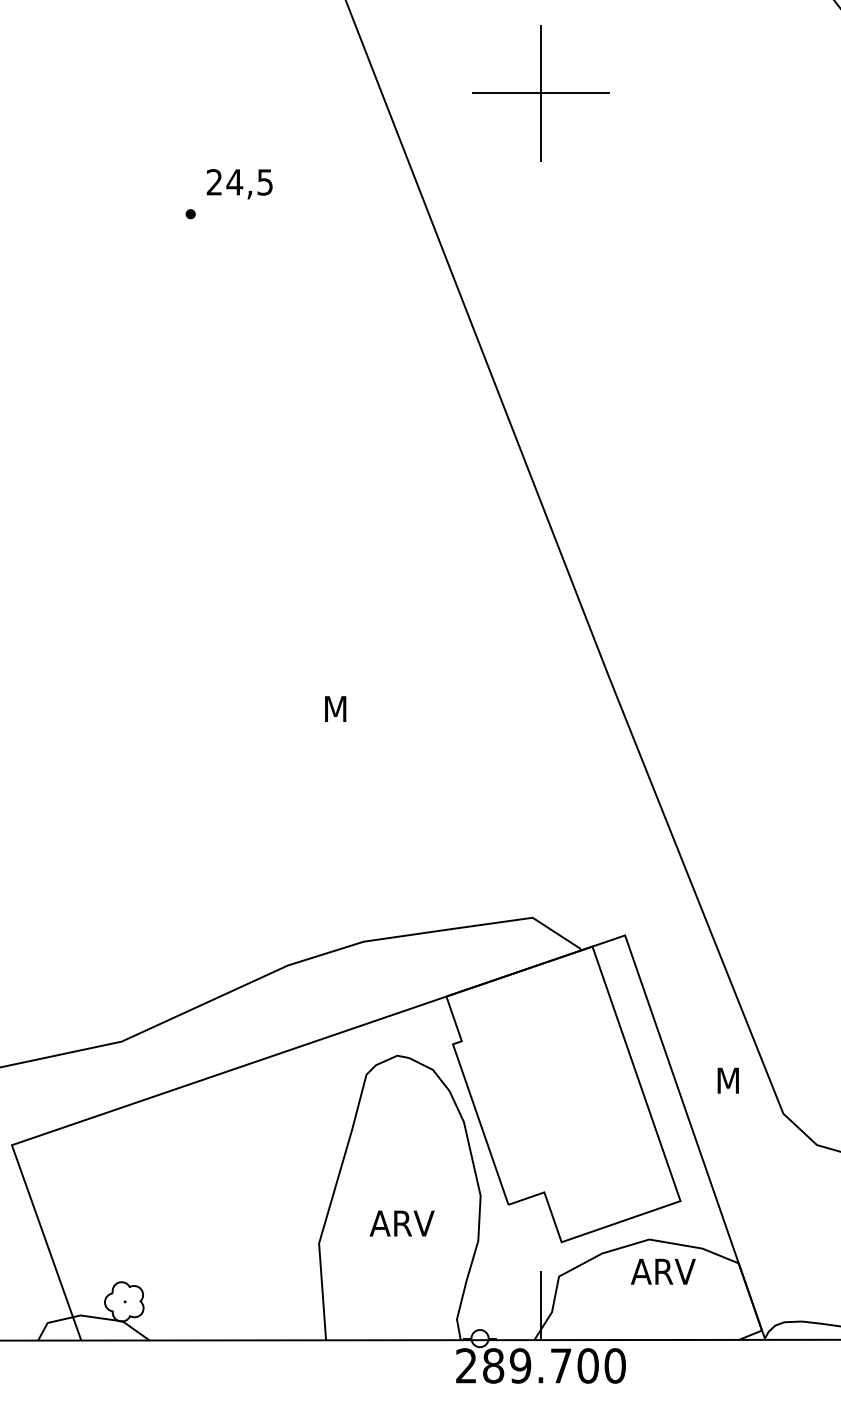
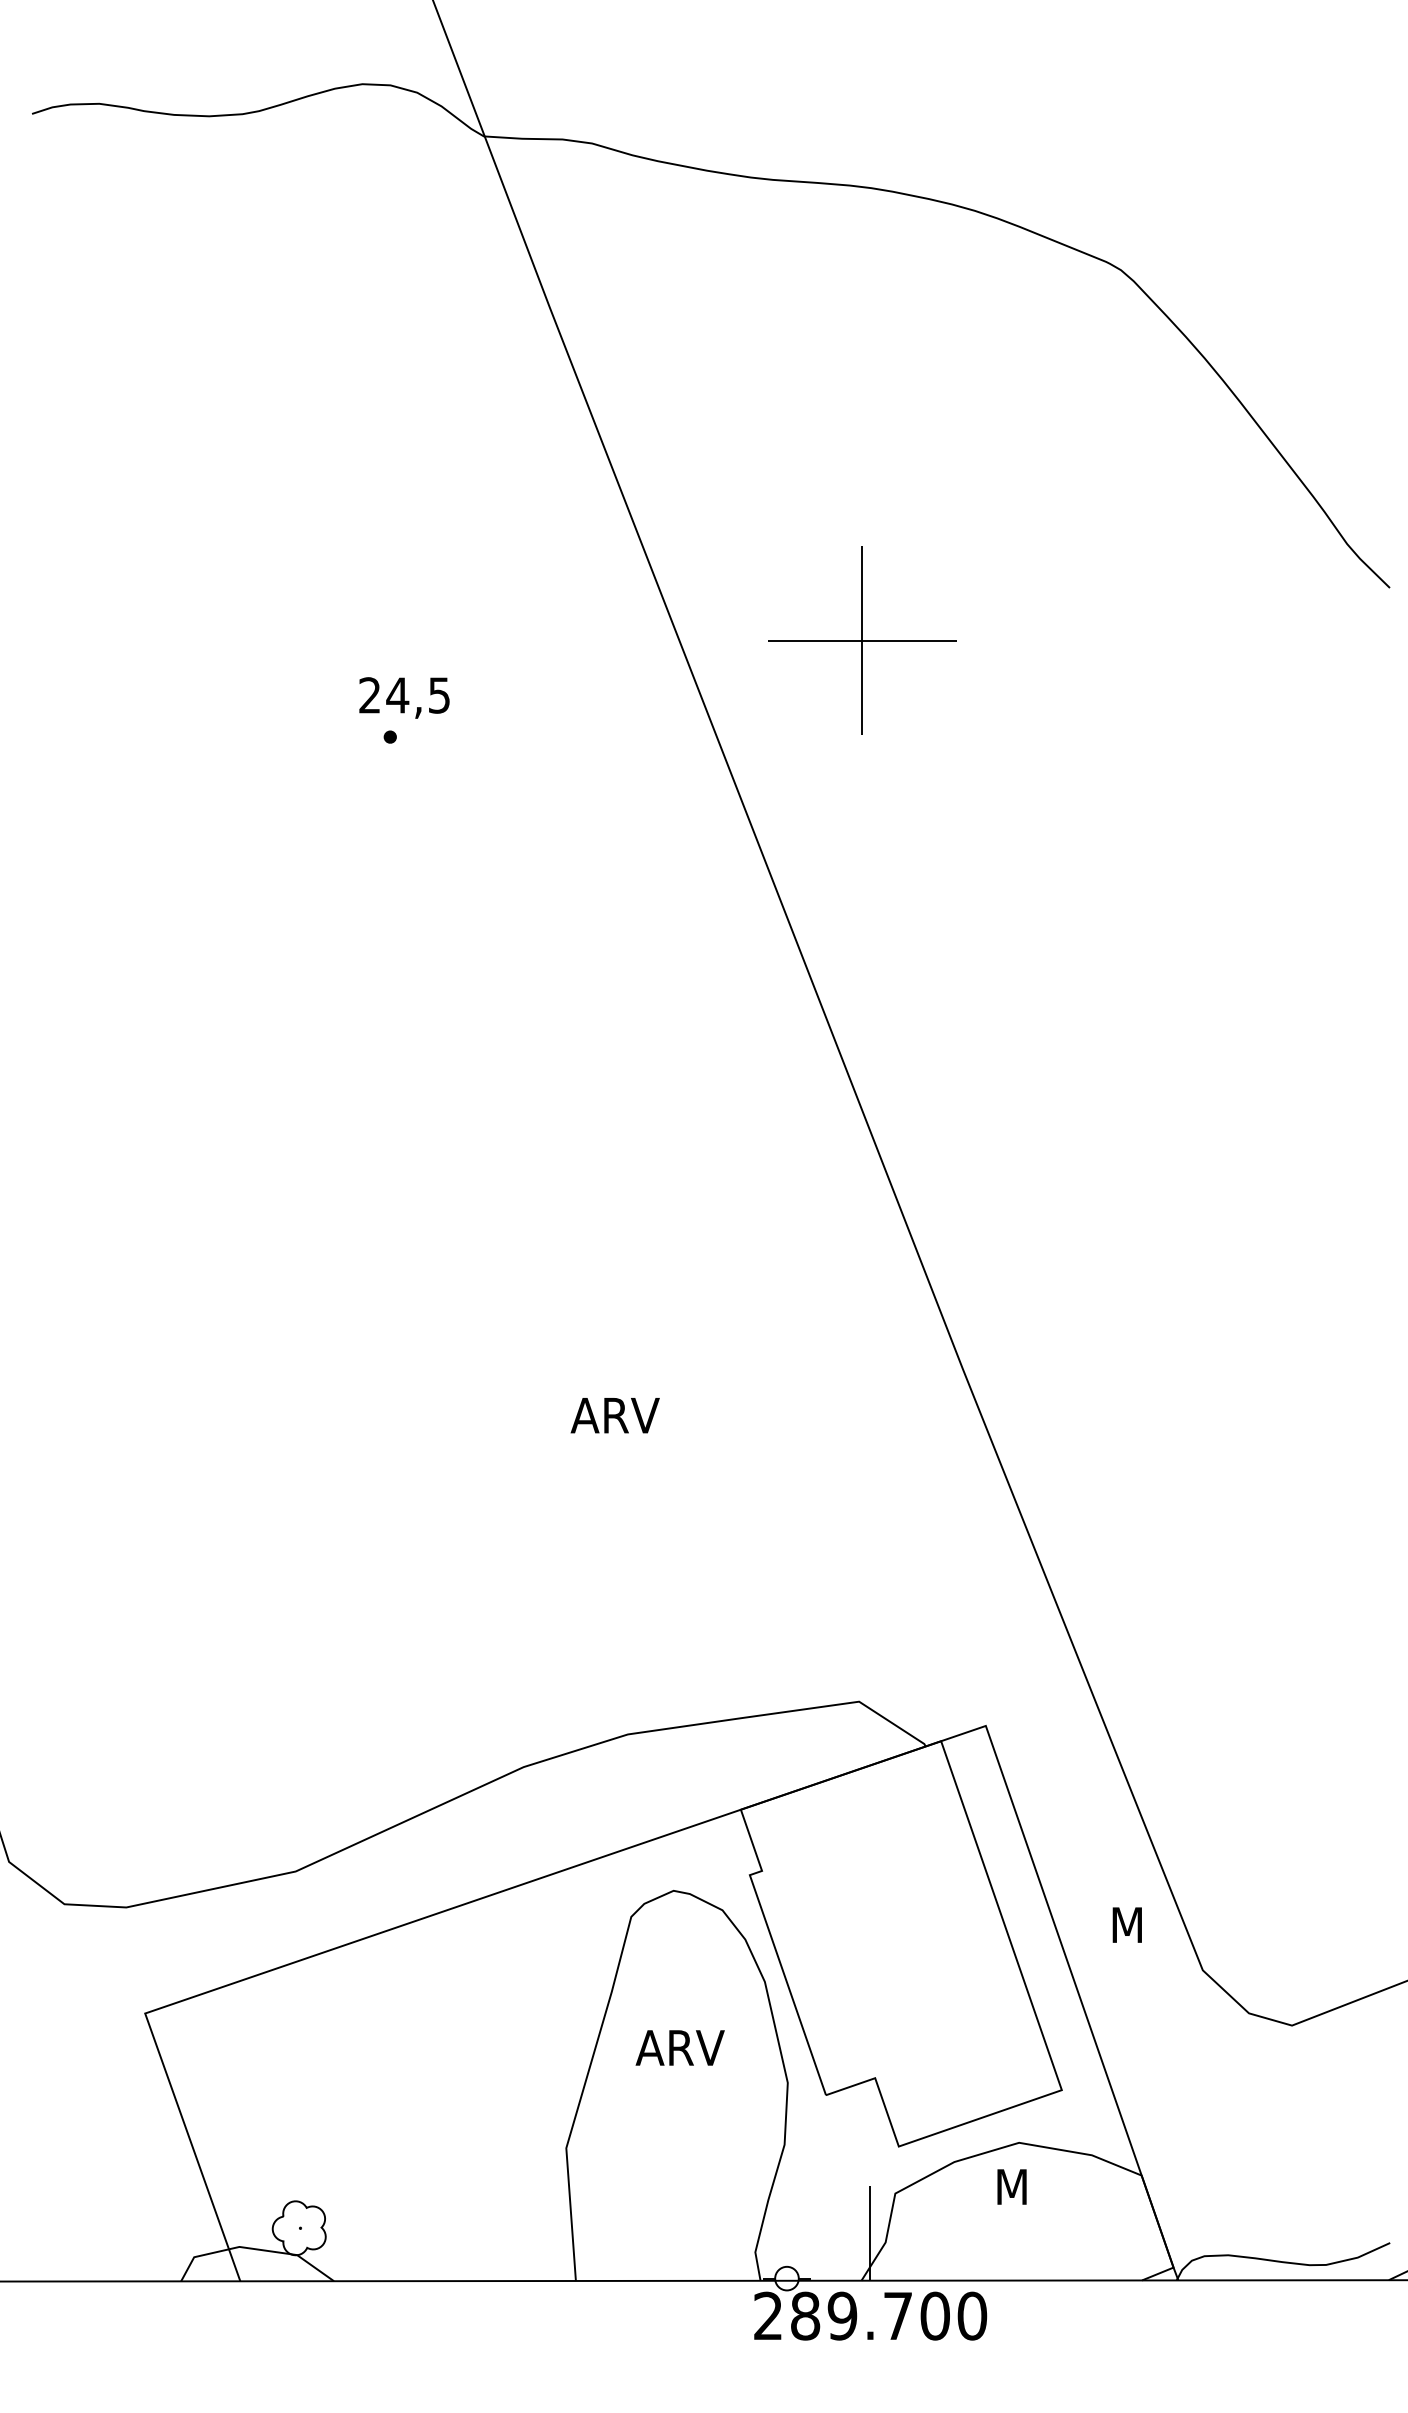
part: (540, 93) -> (862, 640), moved
text: (239, 183) -> (404, 697), moved
text: (354, 709) -> (614, 1415), M -> ARV
text: (401, 1223) -> (679, 2047), moved
text: (662, 1271) -> (1037, 2186), ARV -> M

